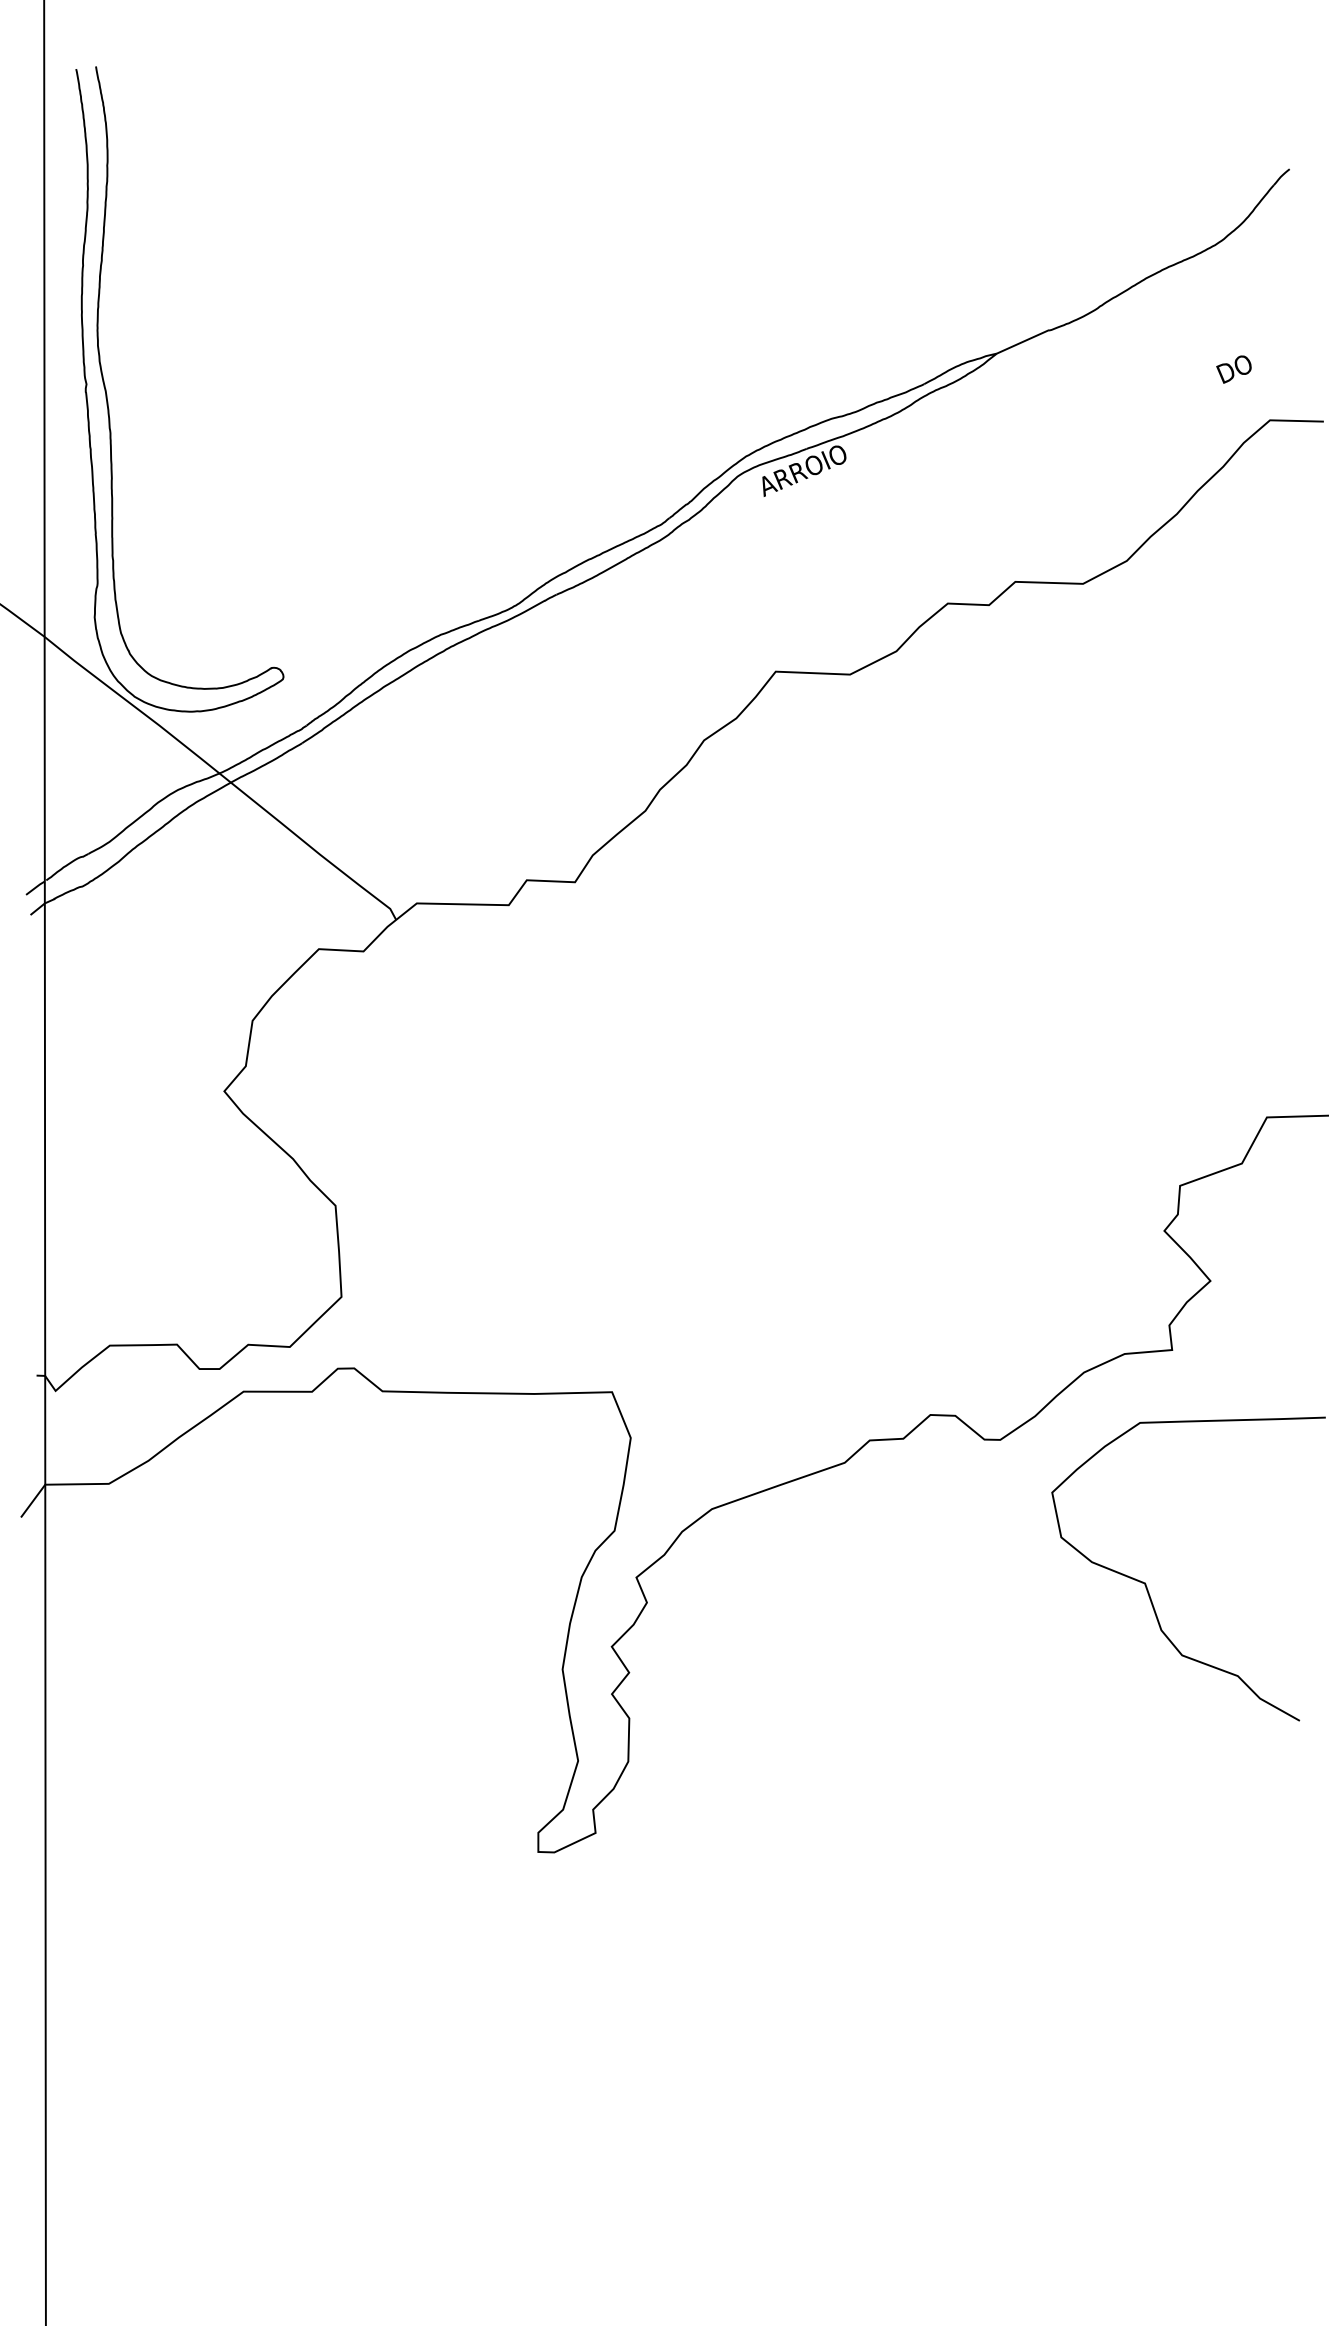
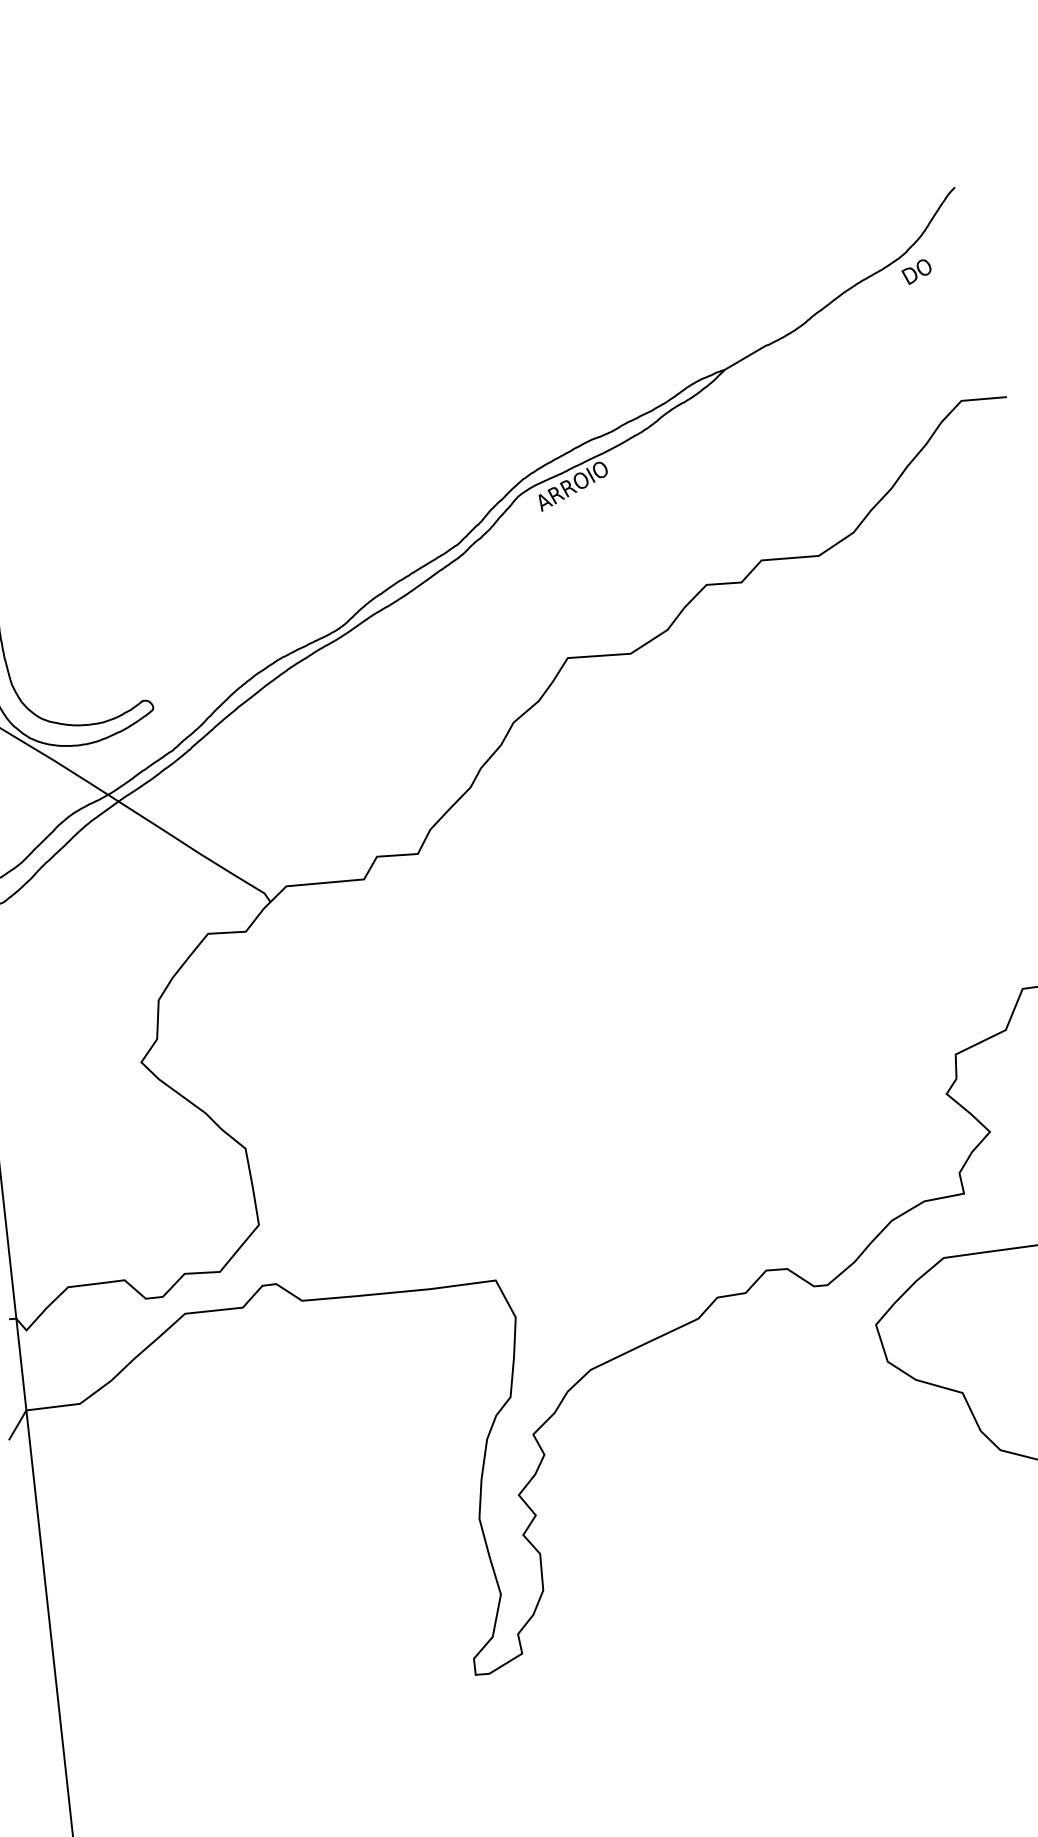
text: (1233, 369) -> (916, 272), moved

